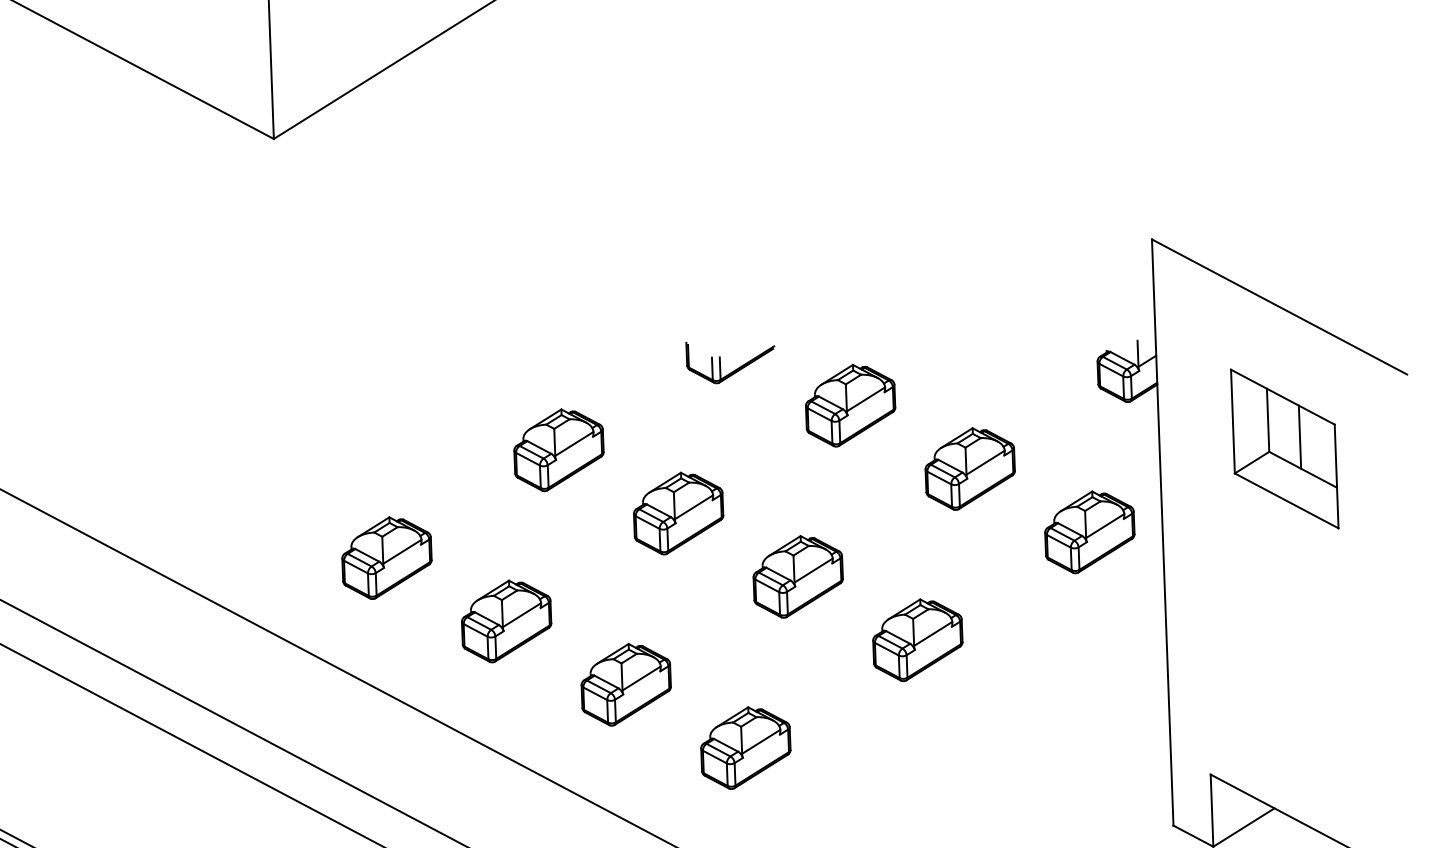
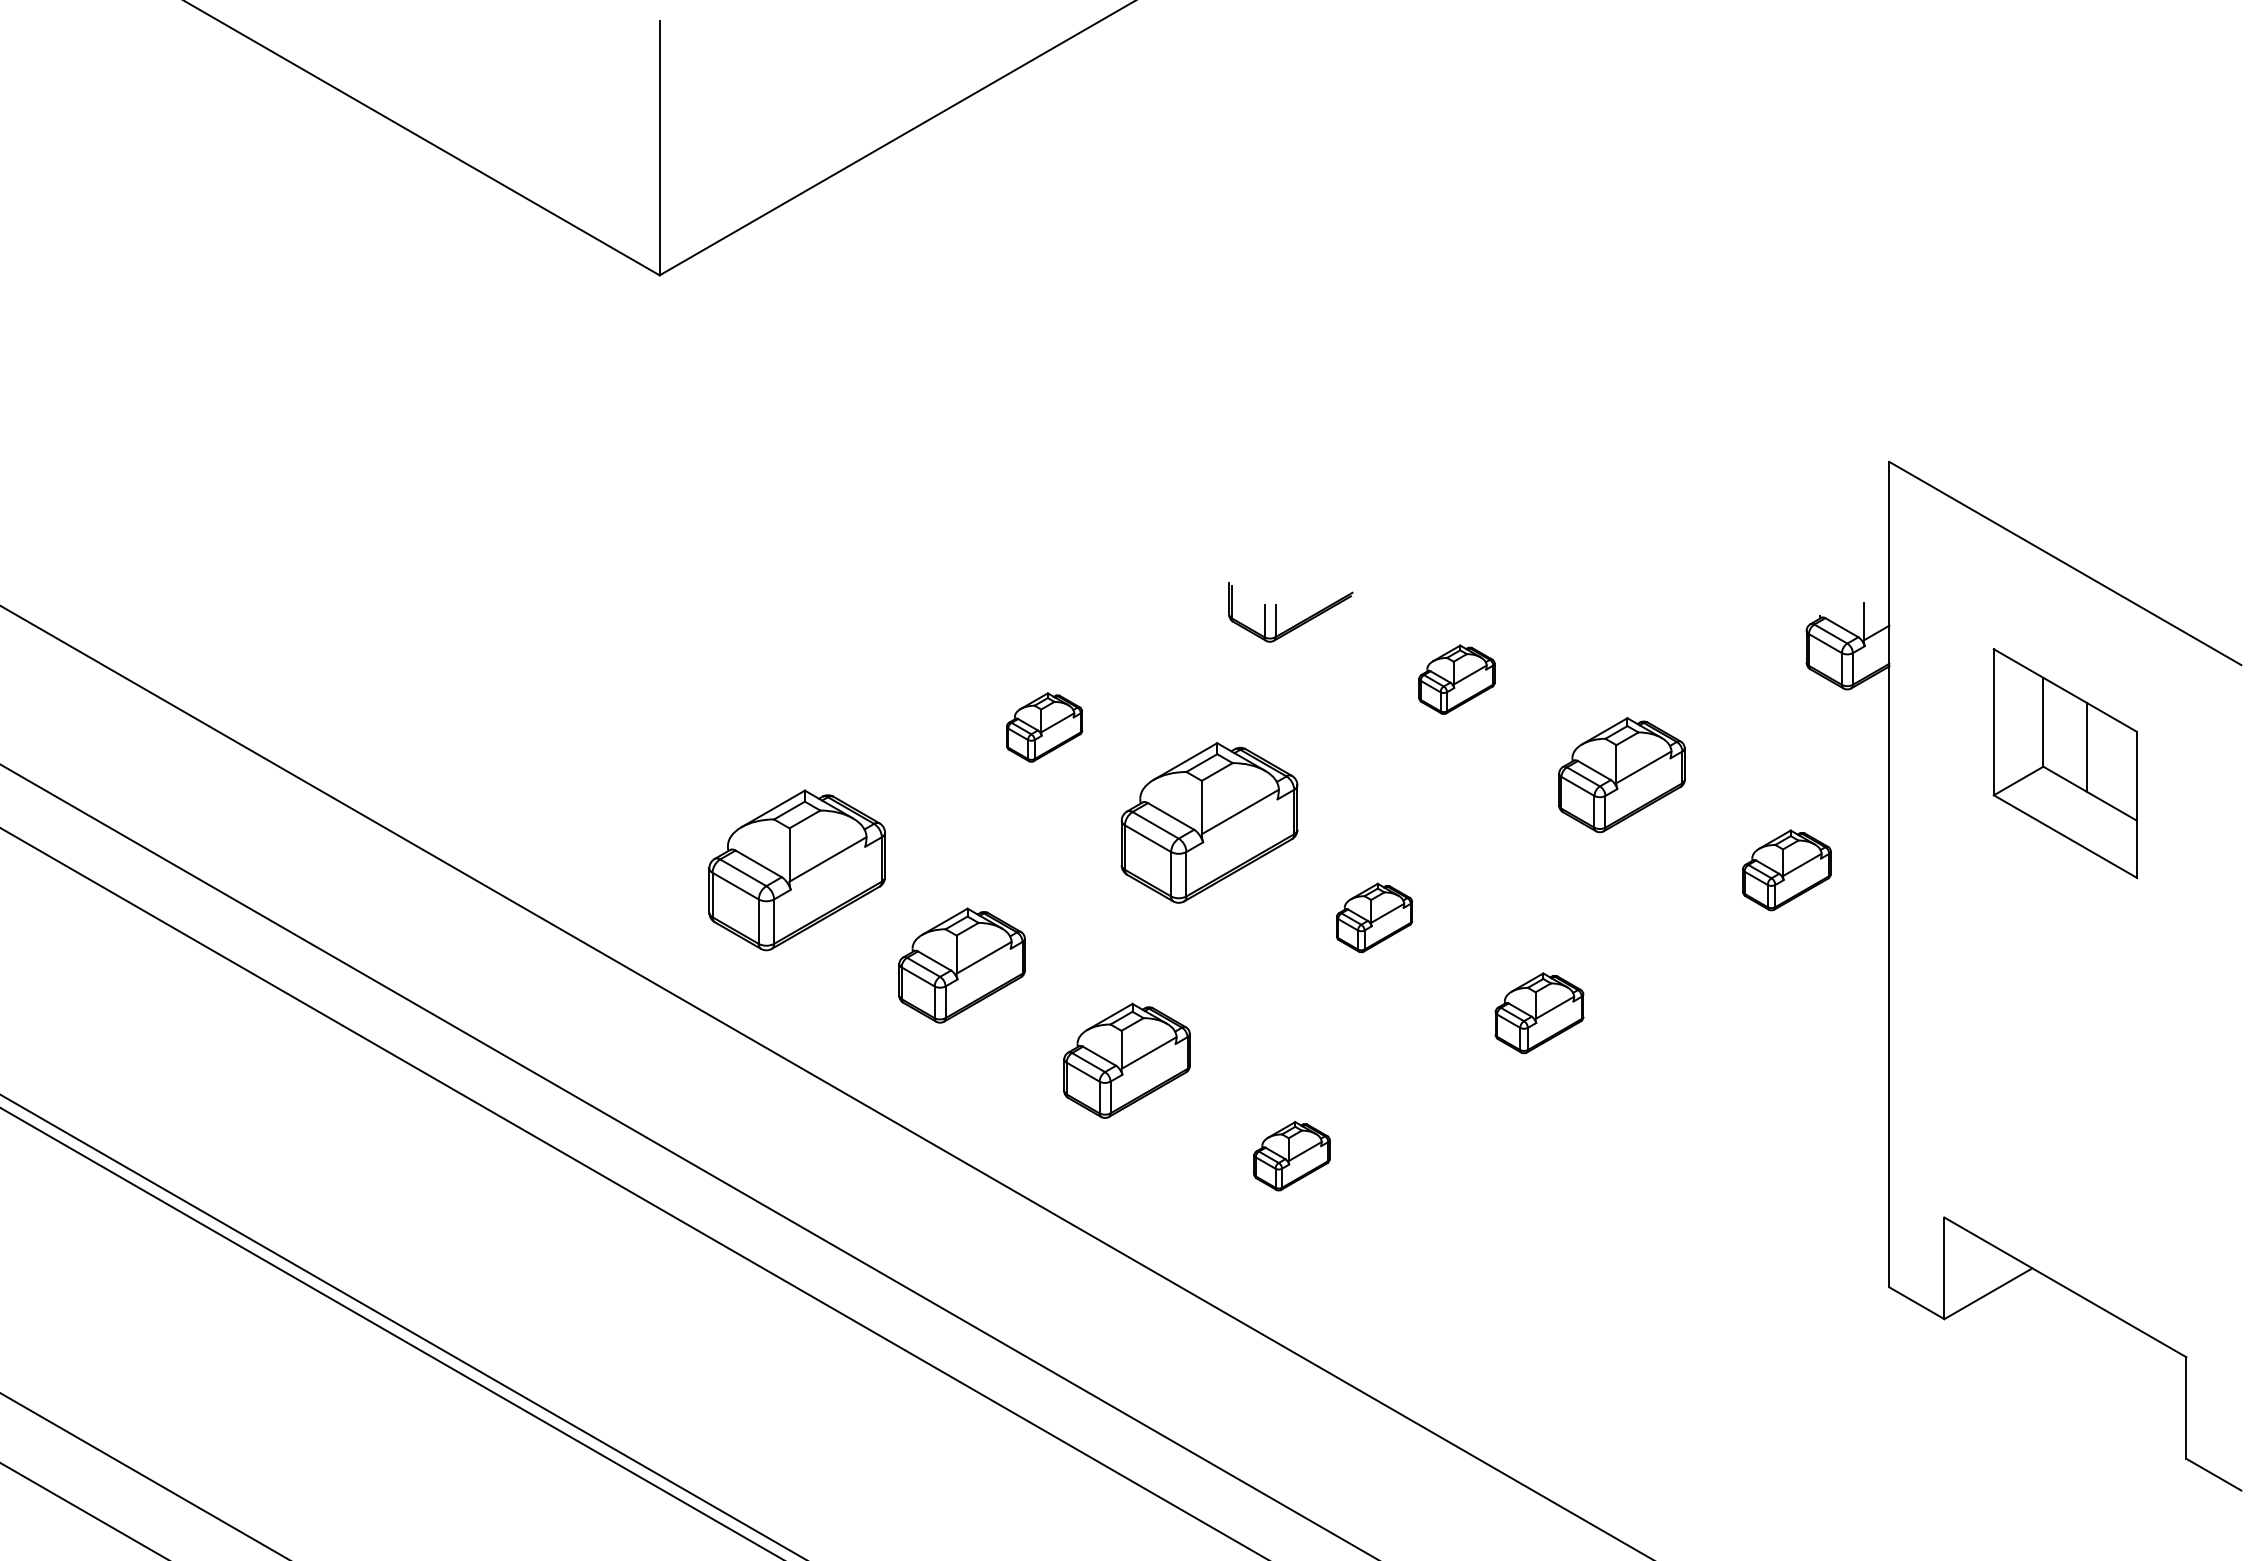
part: (850, 405) -> (1456, 679), size x0.6
part: (558, 450) -> (1044, 727), size x0.6
part: (678, 513) -> (1209, 822), size x1.4
part: (1089, 532) -> (1786, 870), size x0.7
part: (386, 558) -> (796, 870), size x1.4
part: (798, 576) -> (1374, 917), size x0.6
part: (917, 640) -> (1539, 1013), size x0.7
part: (745, 748) -> (1291, 1156), size x0.6

